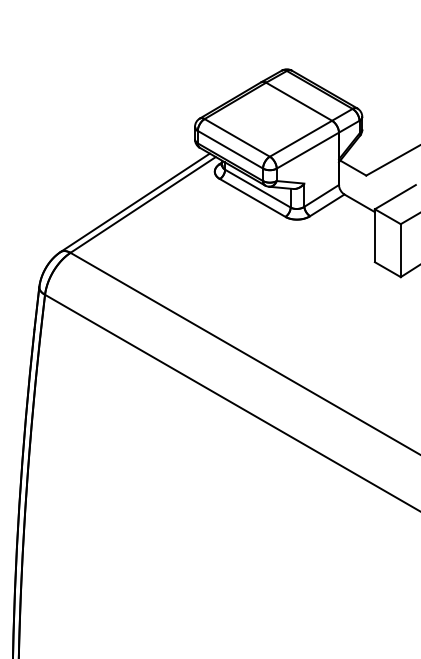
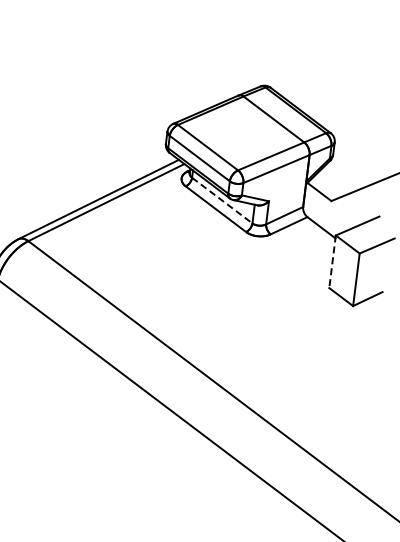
line: (257, 188) -> (221, 200), solid -> dashed
line: (374, 236) -> (332, 262), solid -> dashed

